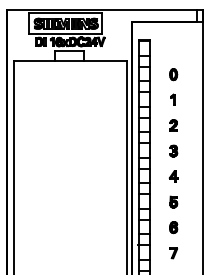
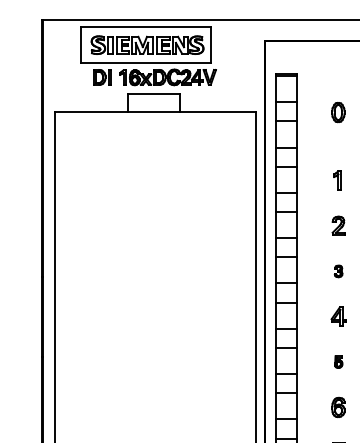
part: (173, 74) -> (338, 112), moved
part: (173, 150) -> (338, 270), size x0.6
part: (173, 201) -> (338, 361), size x0.6

